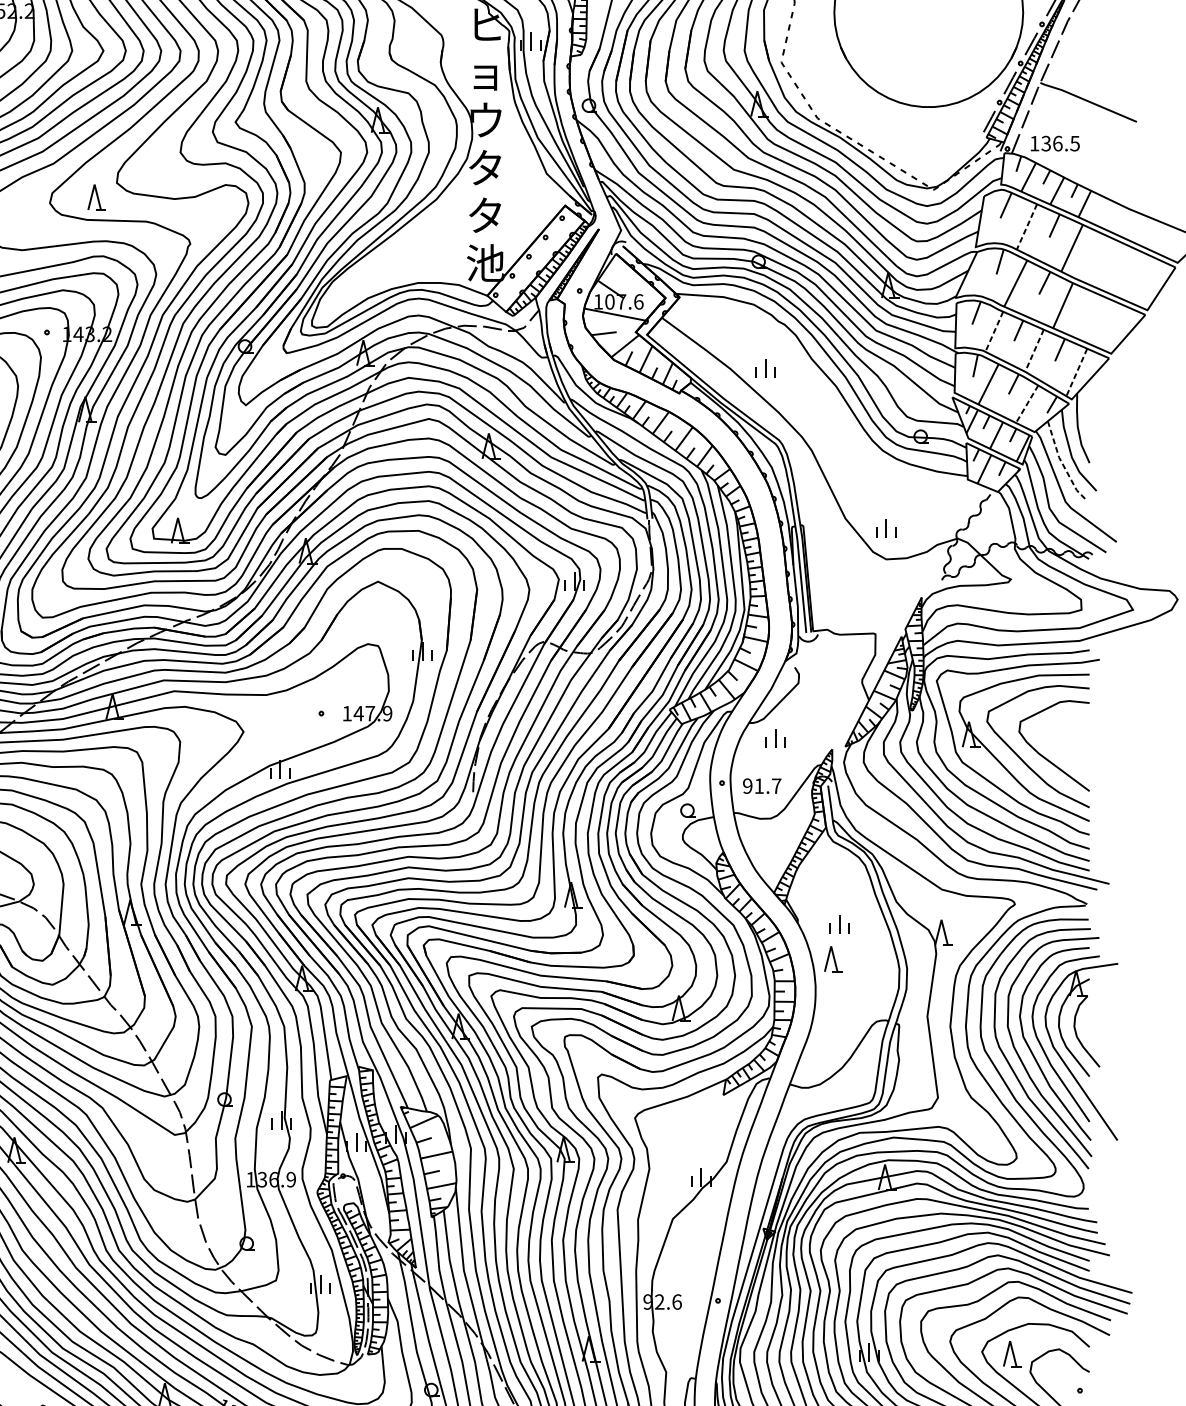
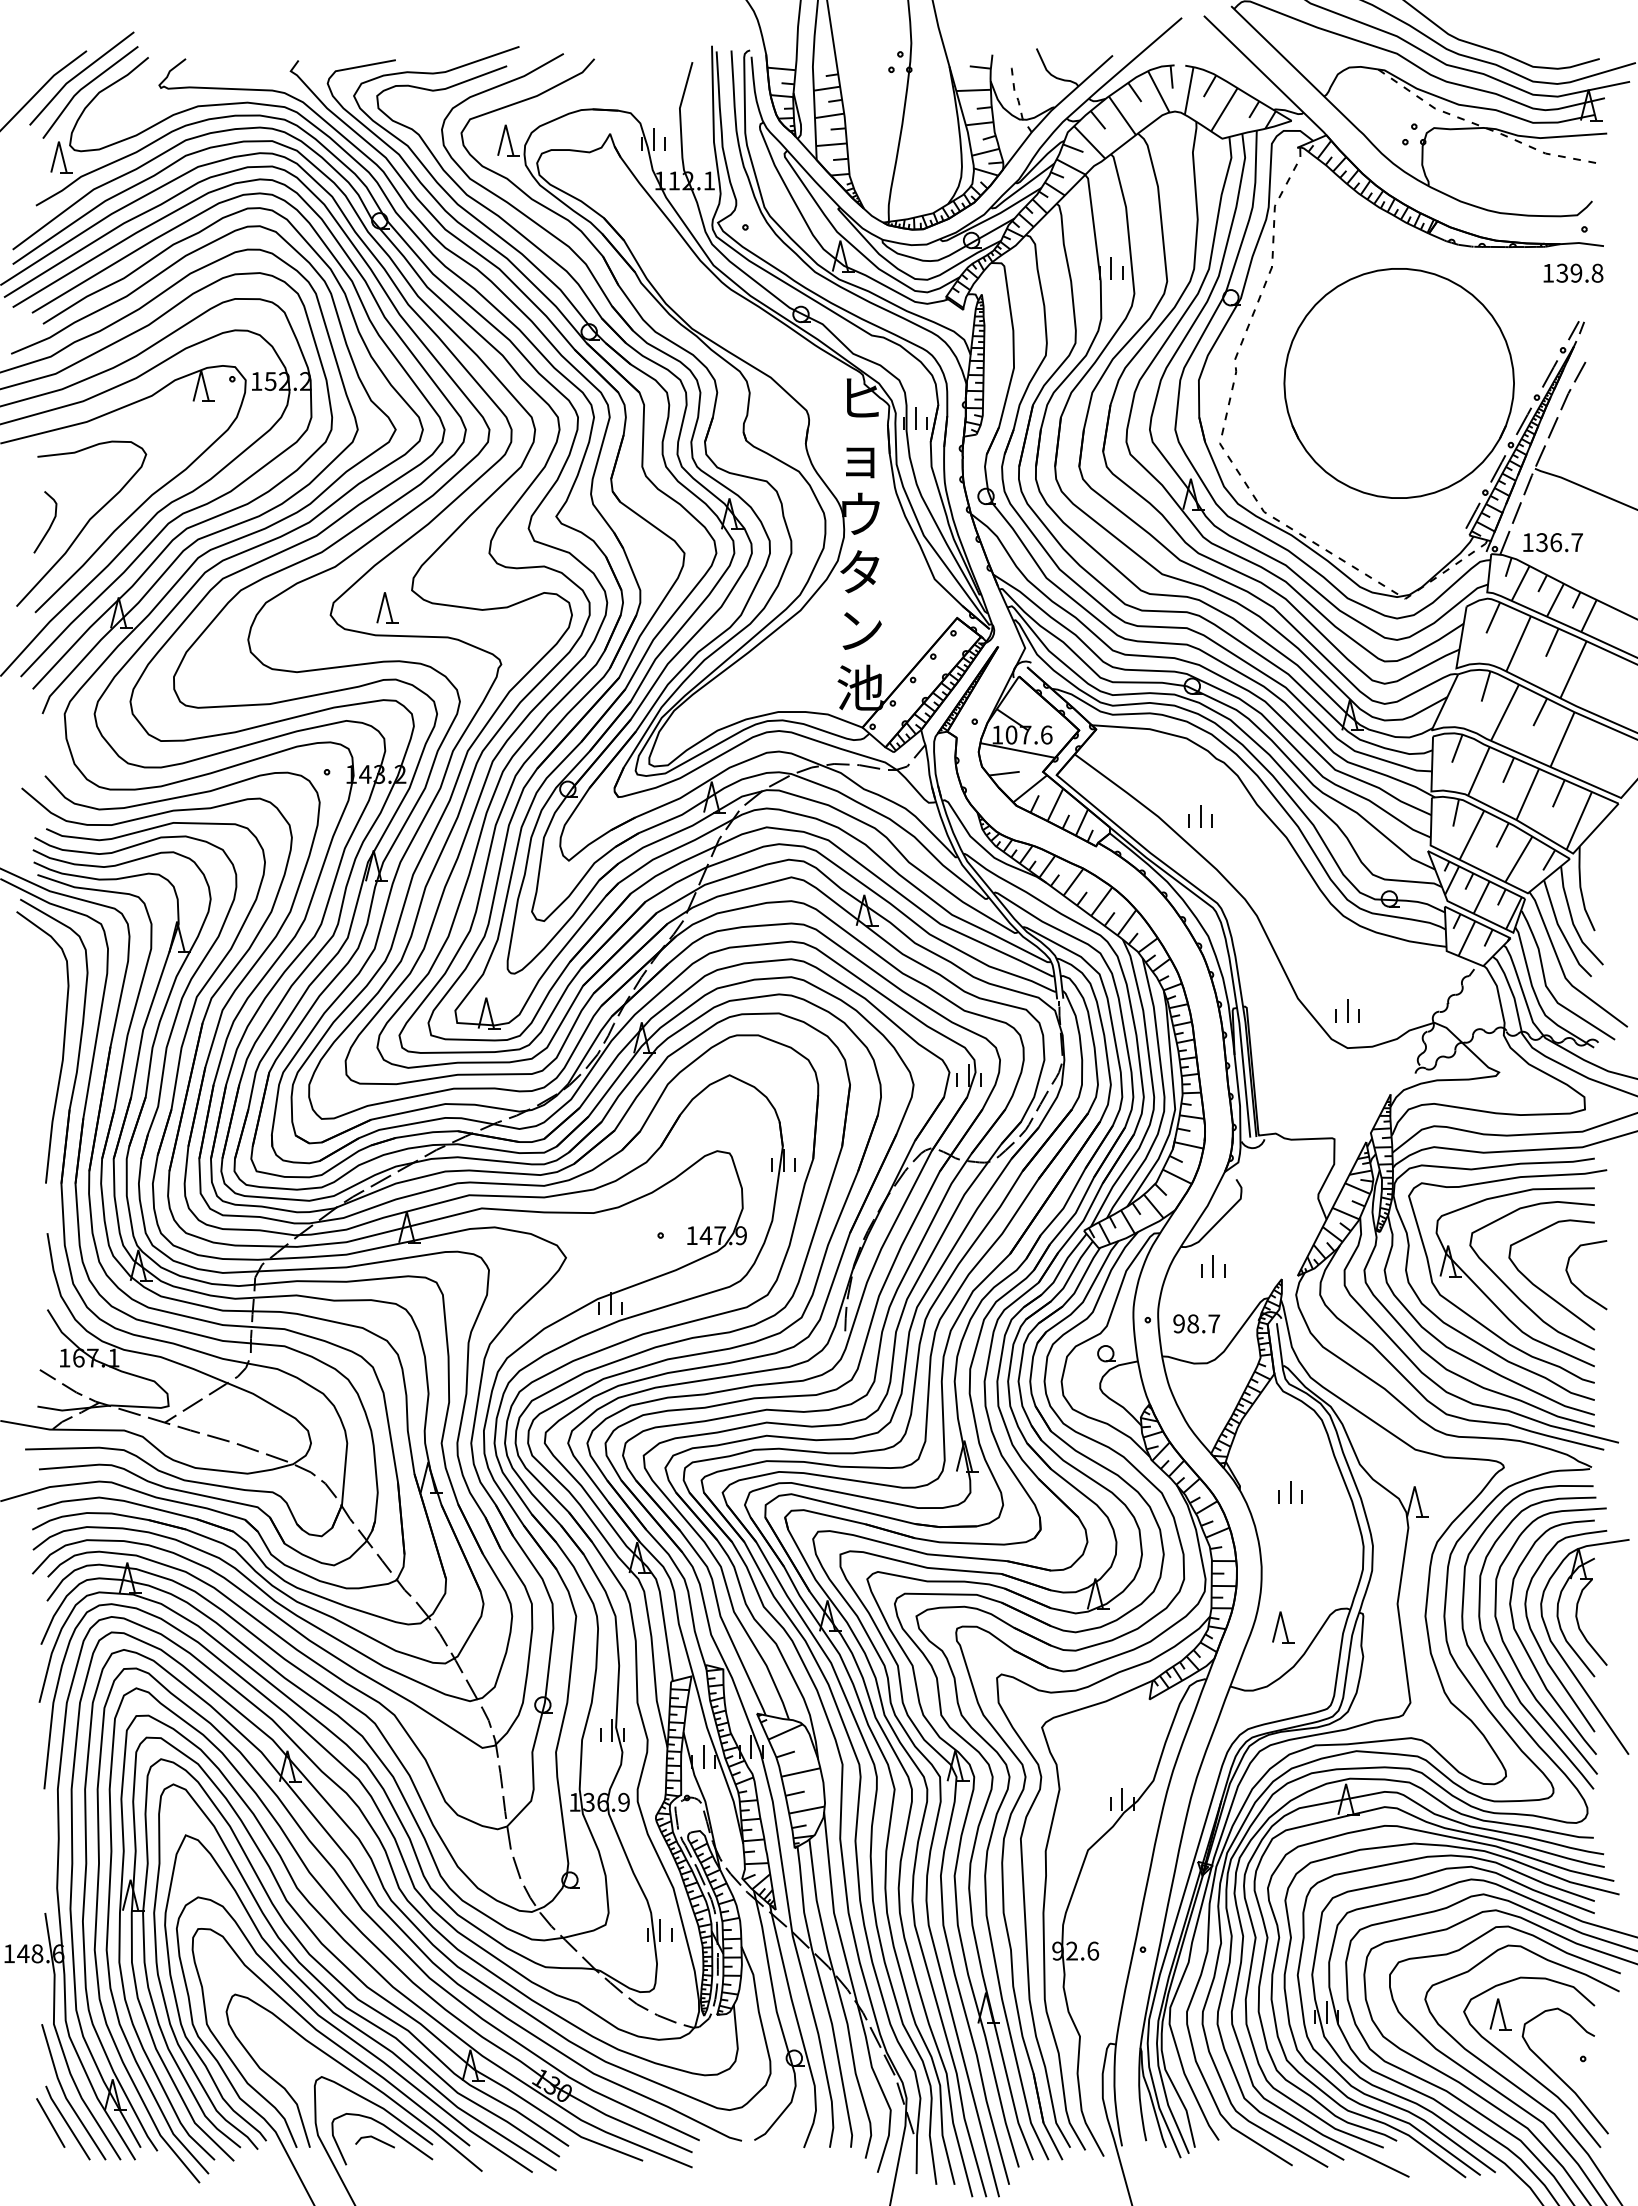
text: (1074, 143) -> (1576, 542), 136.5 -> 136.7
text: (485, 215) -> (860, 629), タ -> ン
line: (1026, 227) -> (1518, 644), dashed -> solid
line: (993, 331) -> (1478, 771), dashed -> solid
line: (1034, 350) -> (1527, 794), dashed -> solid
line: (1077, 372) -> (1579, 820), dashed -> solid
line: (1026, 404) -> (1518, 859), dashed -> solid
line: (1062, 463) -> (1561, 931), dashed -> solid
curve: (1074, 754) -> (1576, 1285), added
text: (758, 785) -> (1192, 1323), 91.7 -> 98.7
part: (833, 959) -> (1283, 1627), moved

